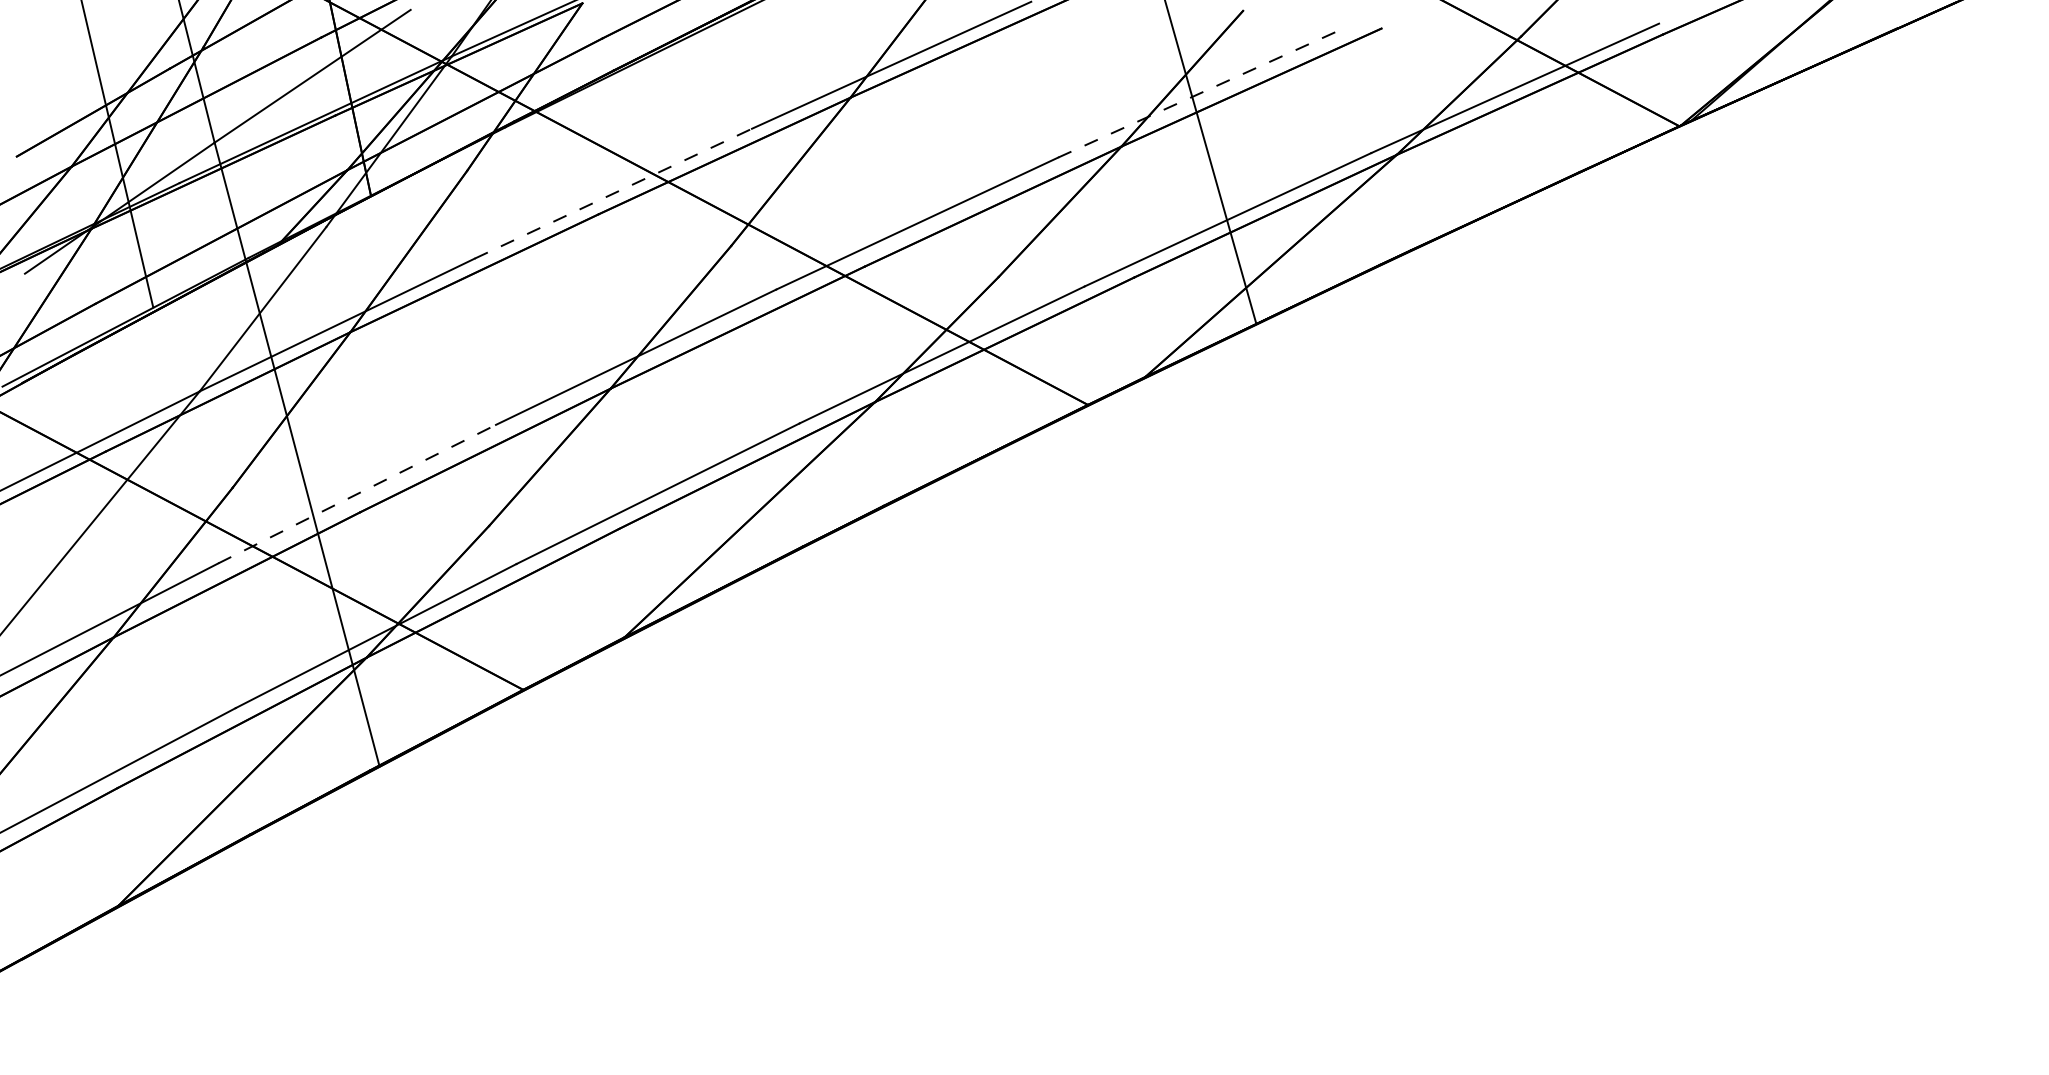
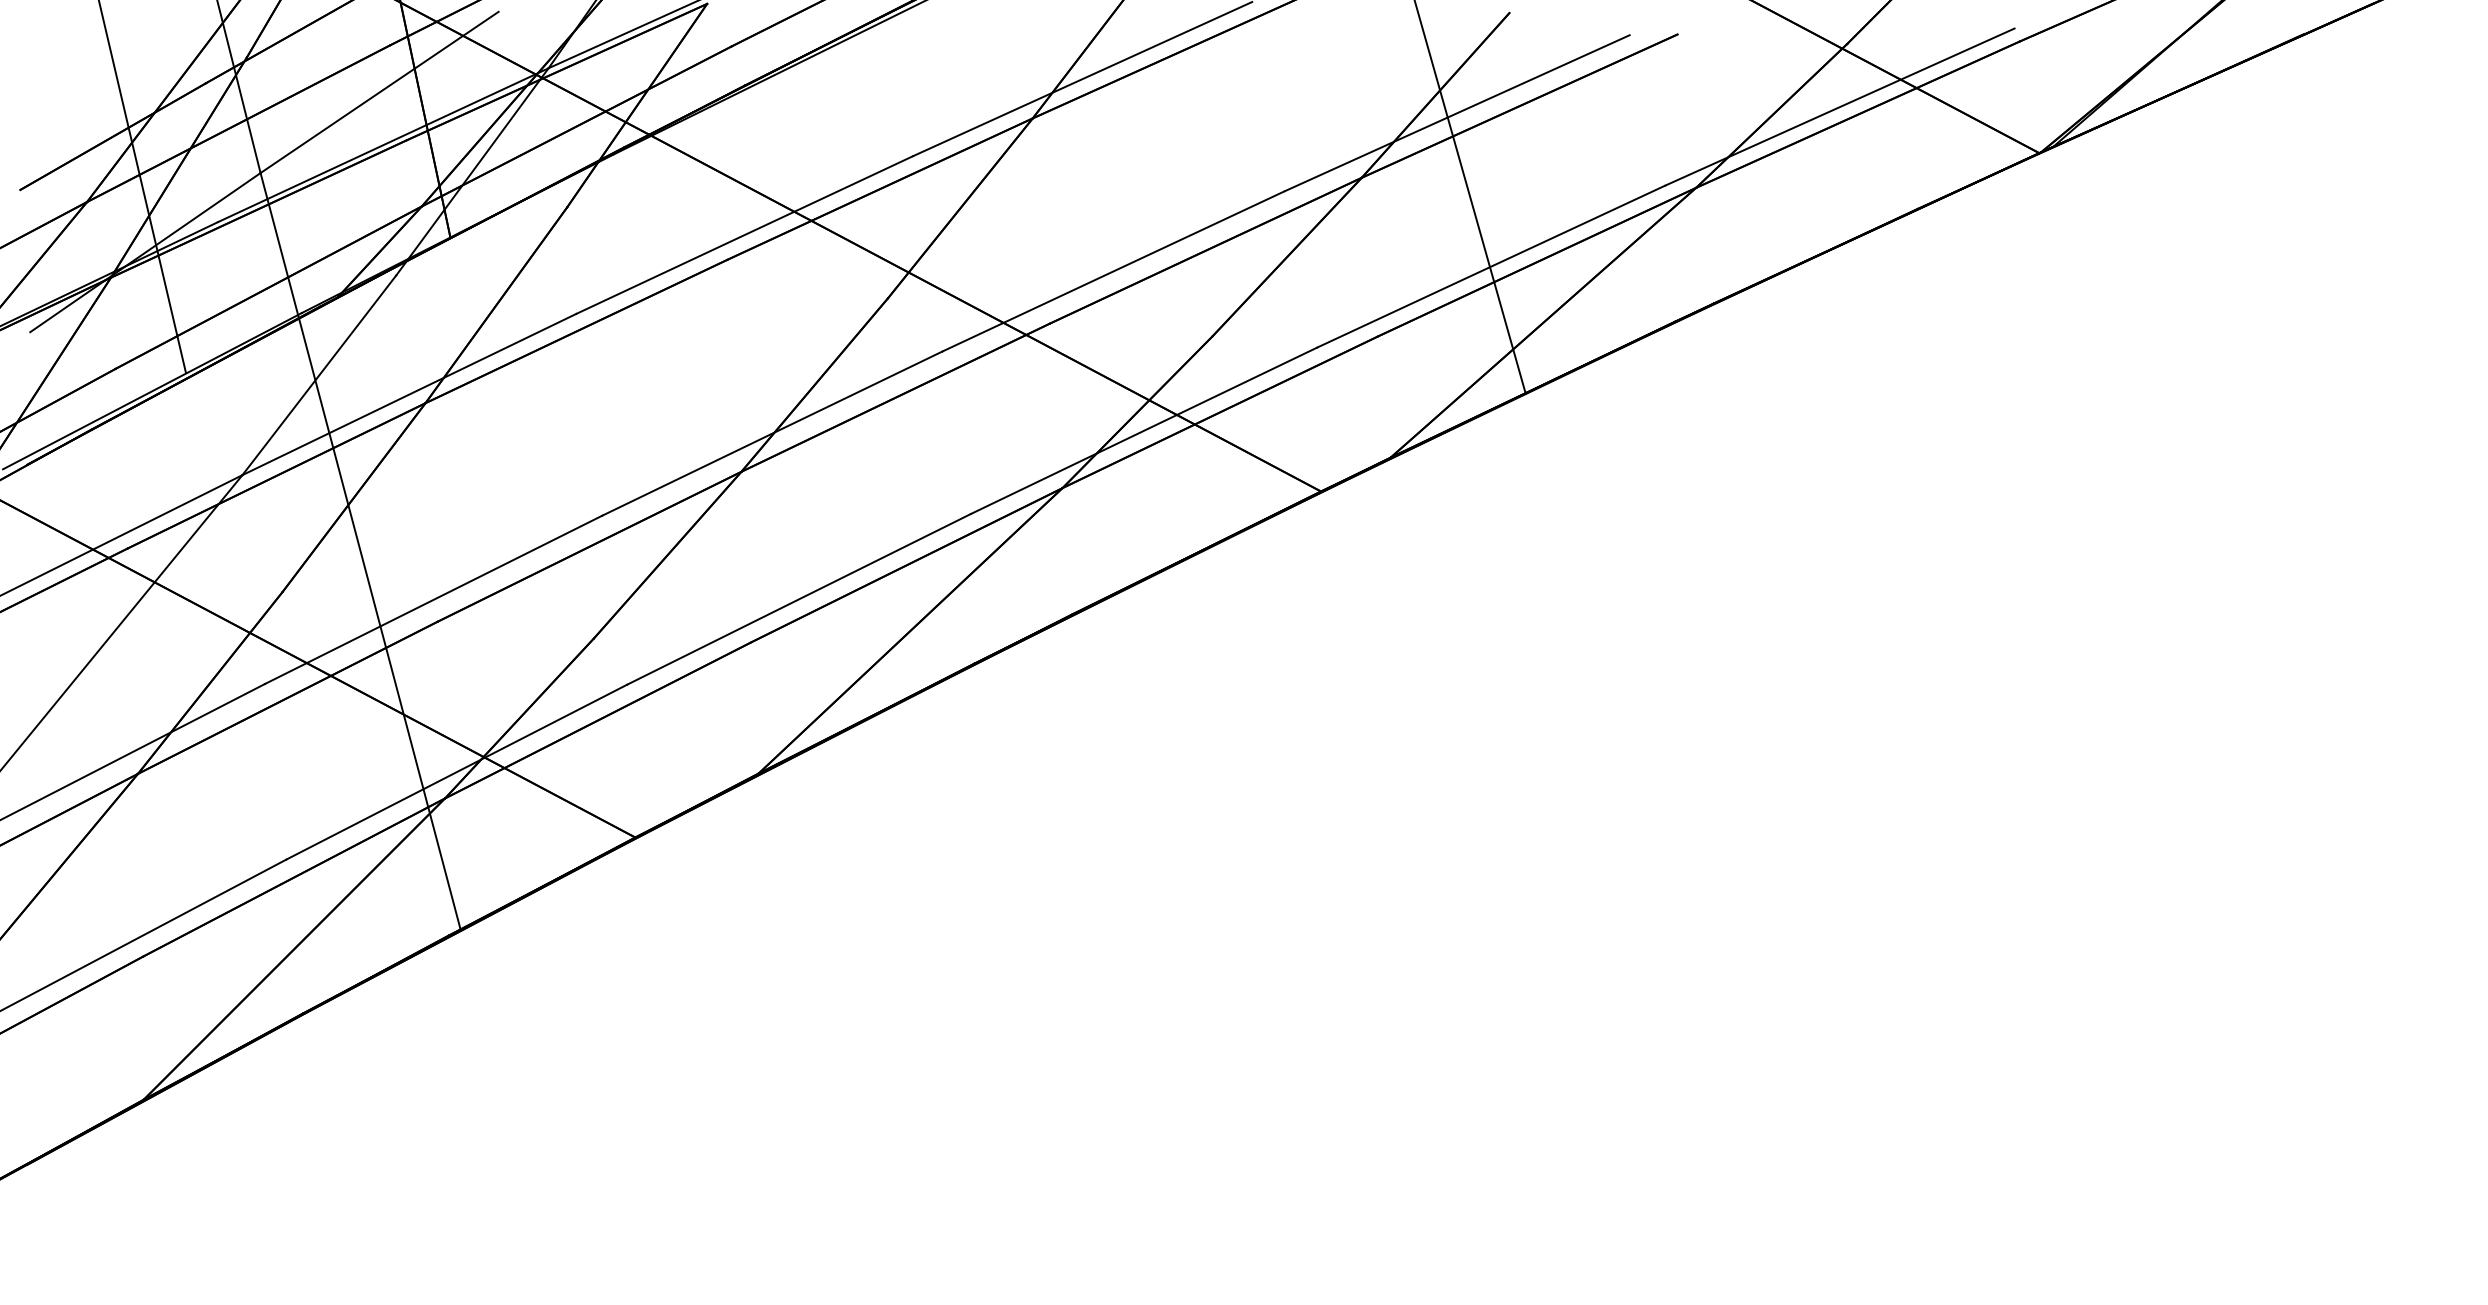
line: (1200, 92) -> (1457, 112), dashed -> solid
line: (613, 194) -> (744, 235), dashed -> solid
line: (357, 493) -> (434, 599), dashed -> solid

